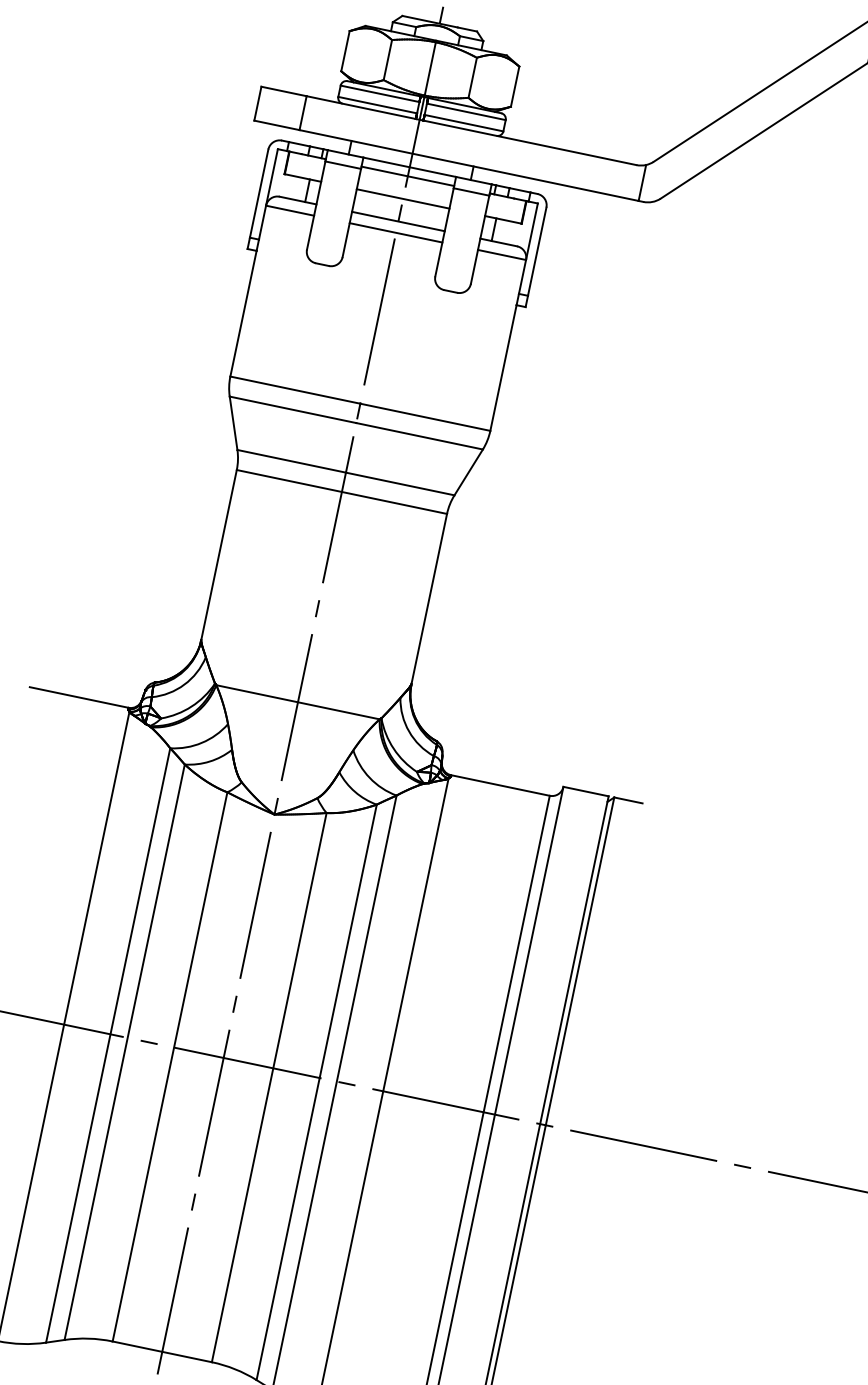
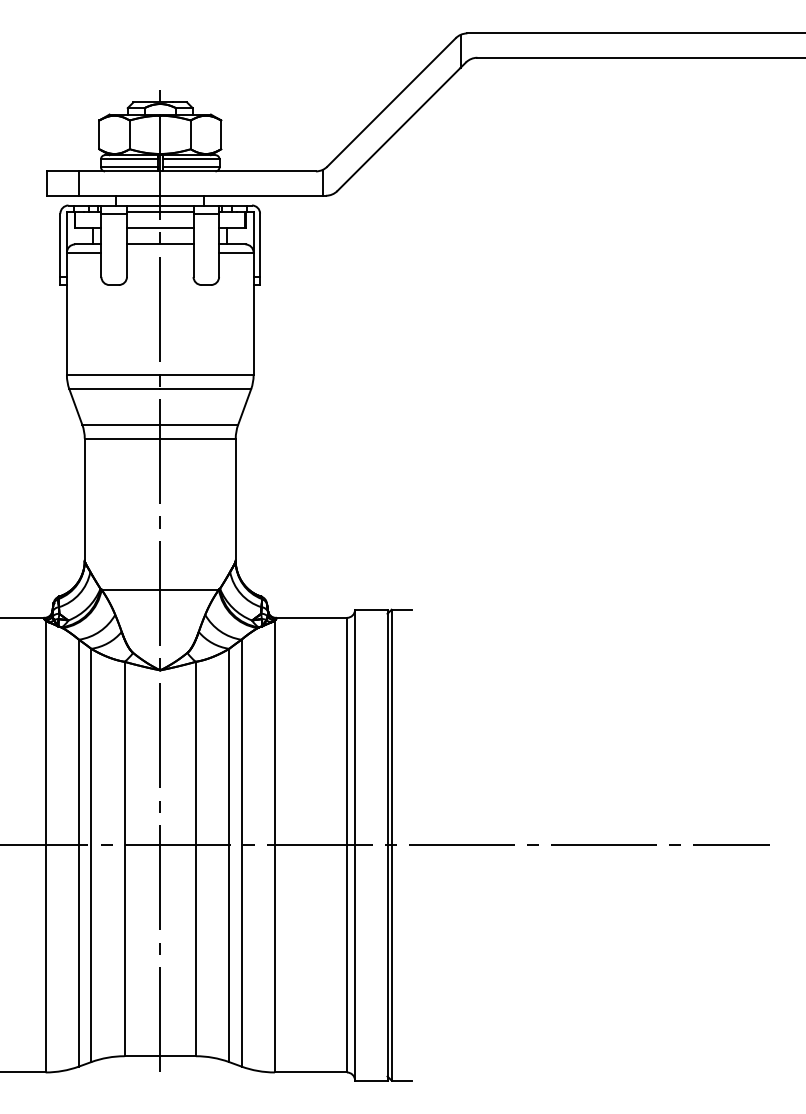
line: (395, 232) -> (159, 252), removed

